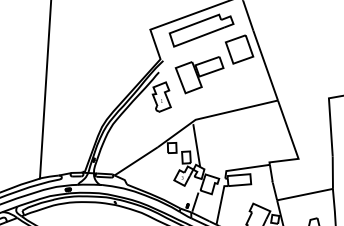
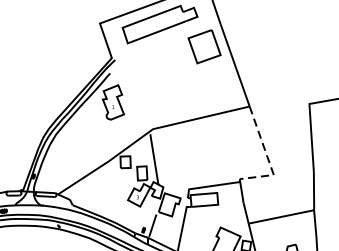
part: (199, 75) -> (157, 77), removed
line: (294, 146) -> (269, 160), solid -> dashed

